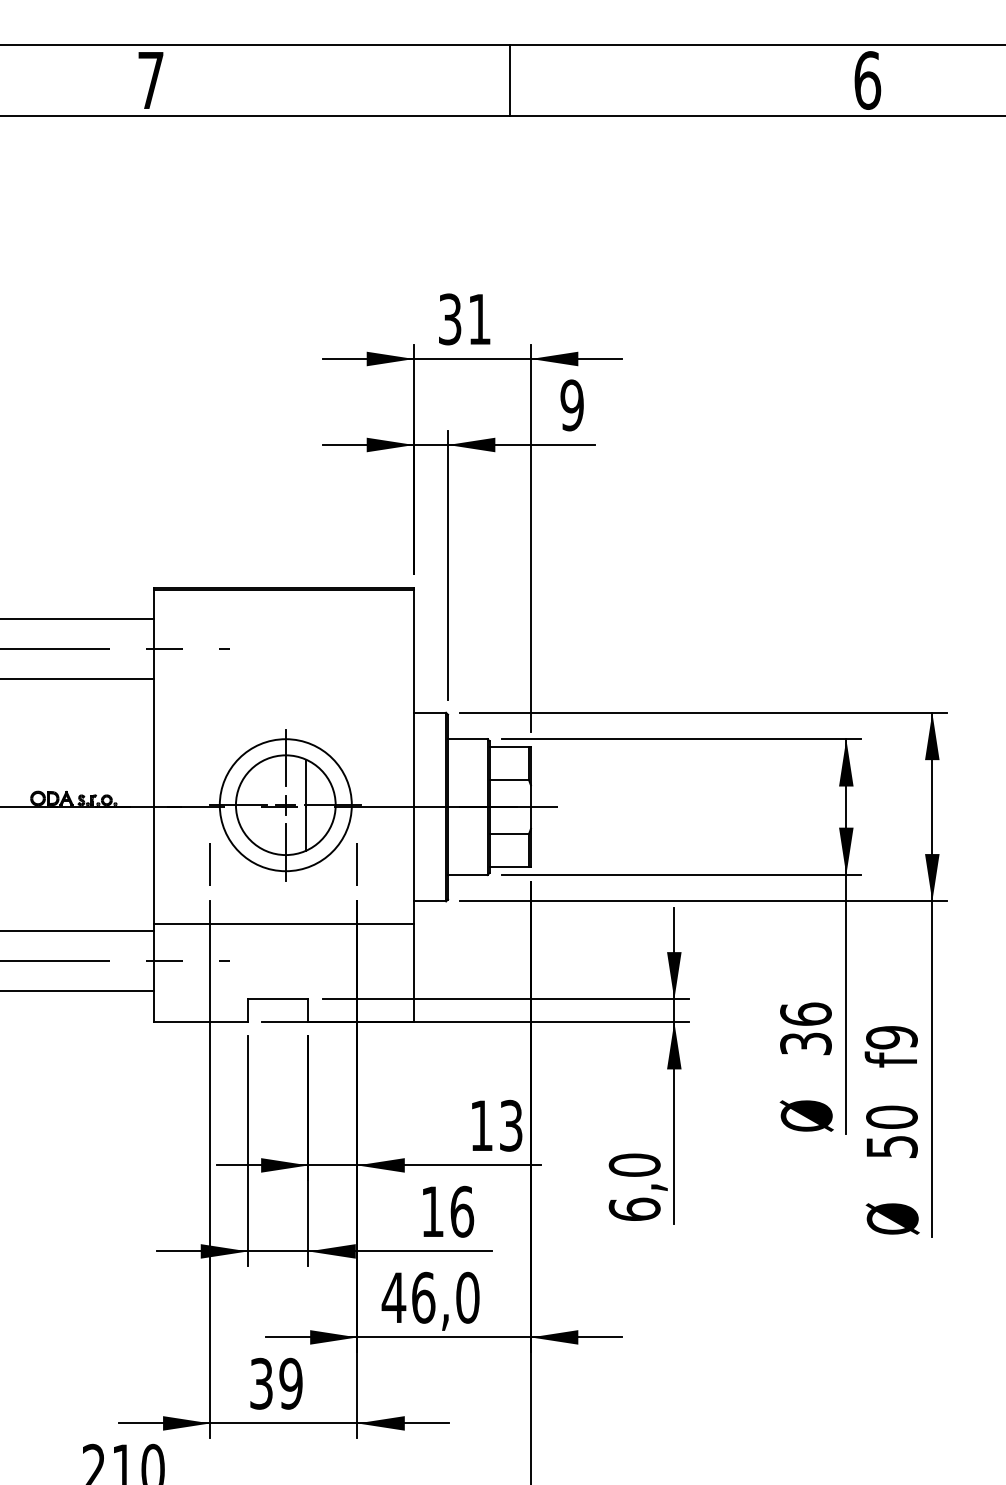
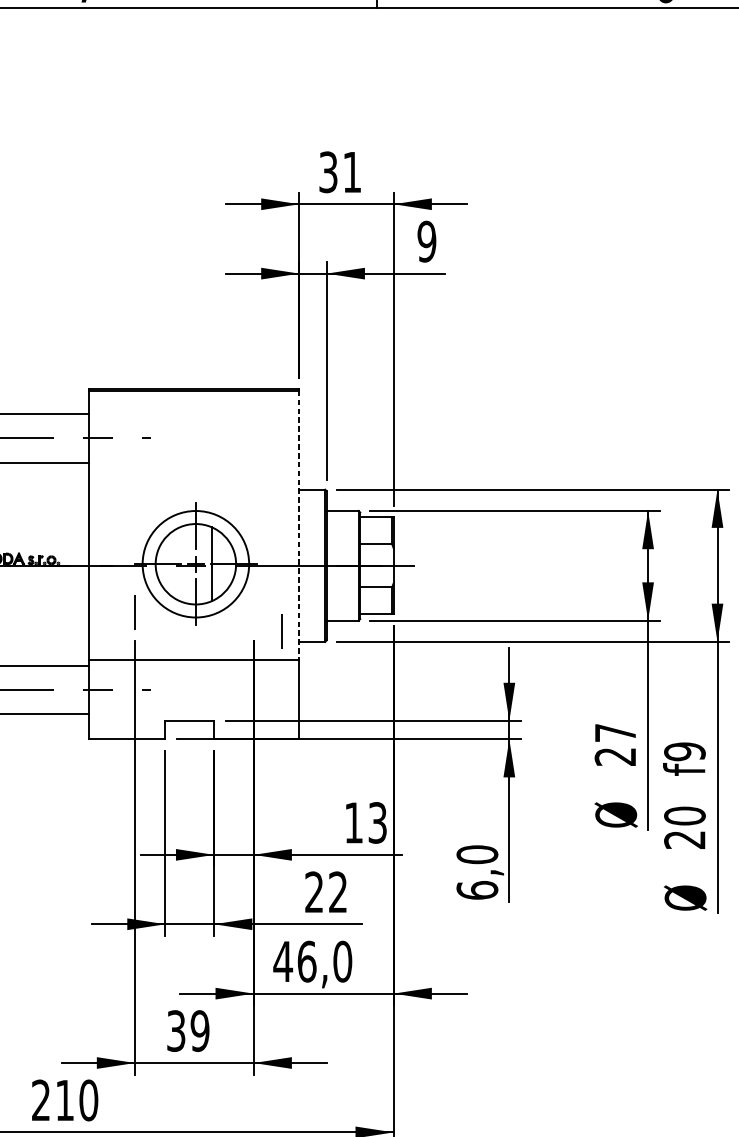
line: (414, 757) -> (299, 525), solid -> dashed
line: (356, 864) -> (281, 631), moved
text: (805, 1028) -> (615, 744), 36 -> 27
text: (891, 1147) -> (684, 840), 50 -> 20
text: (447, 1211) -> (326, 892), 16 -> 22

